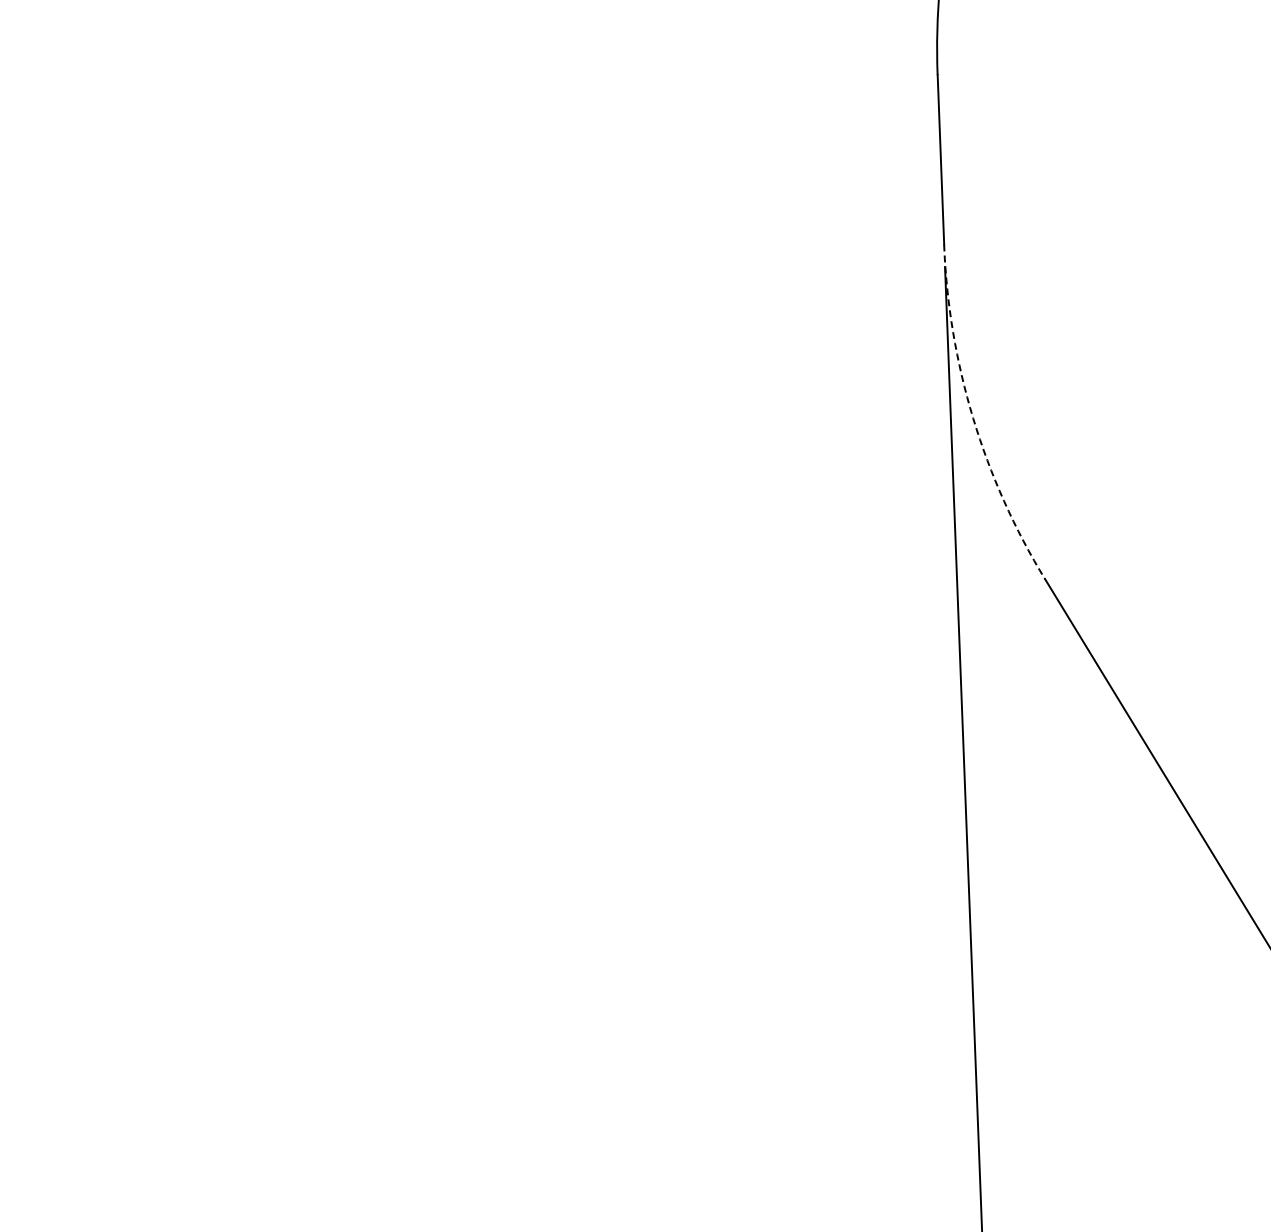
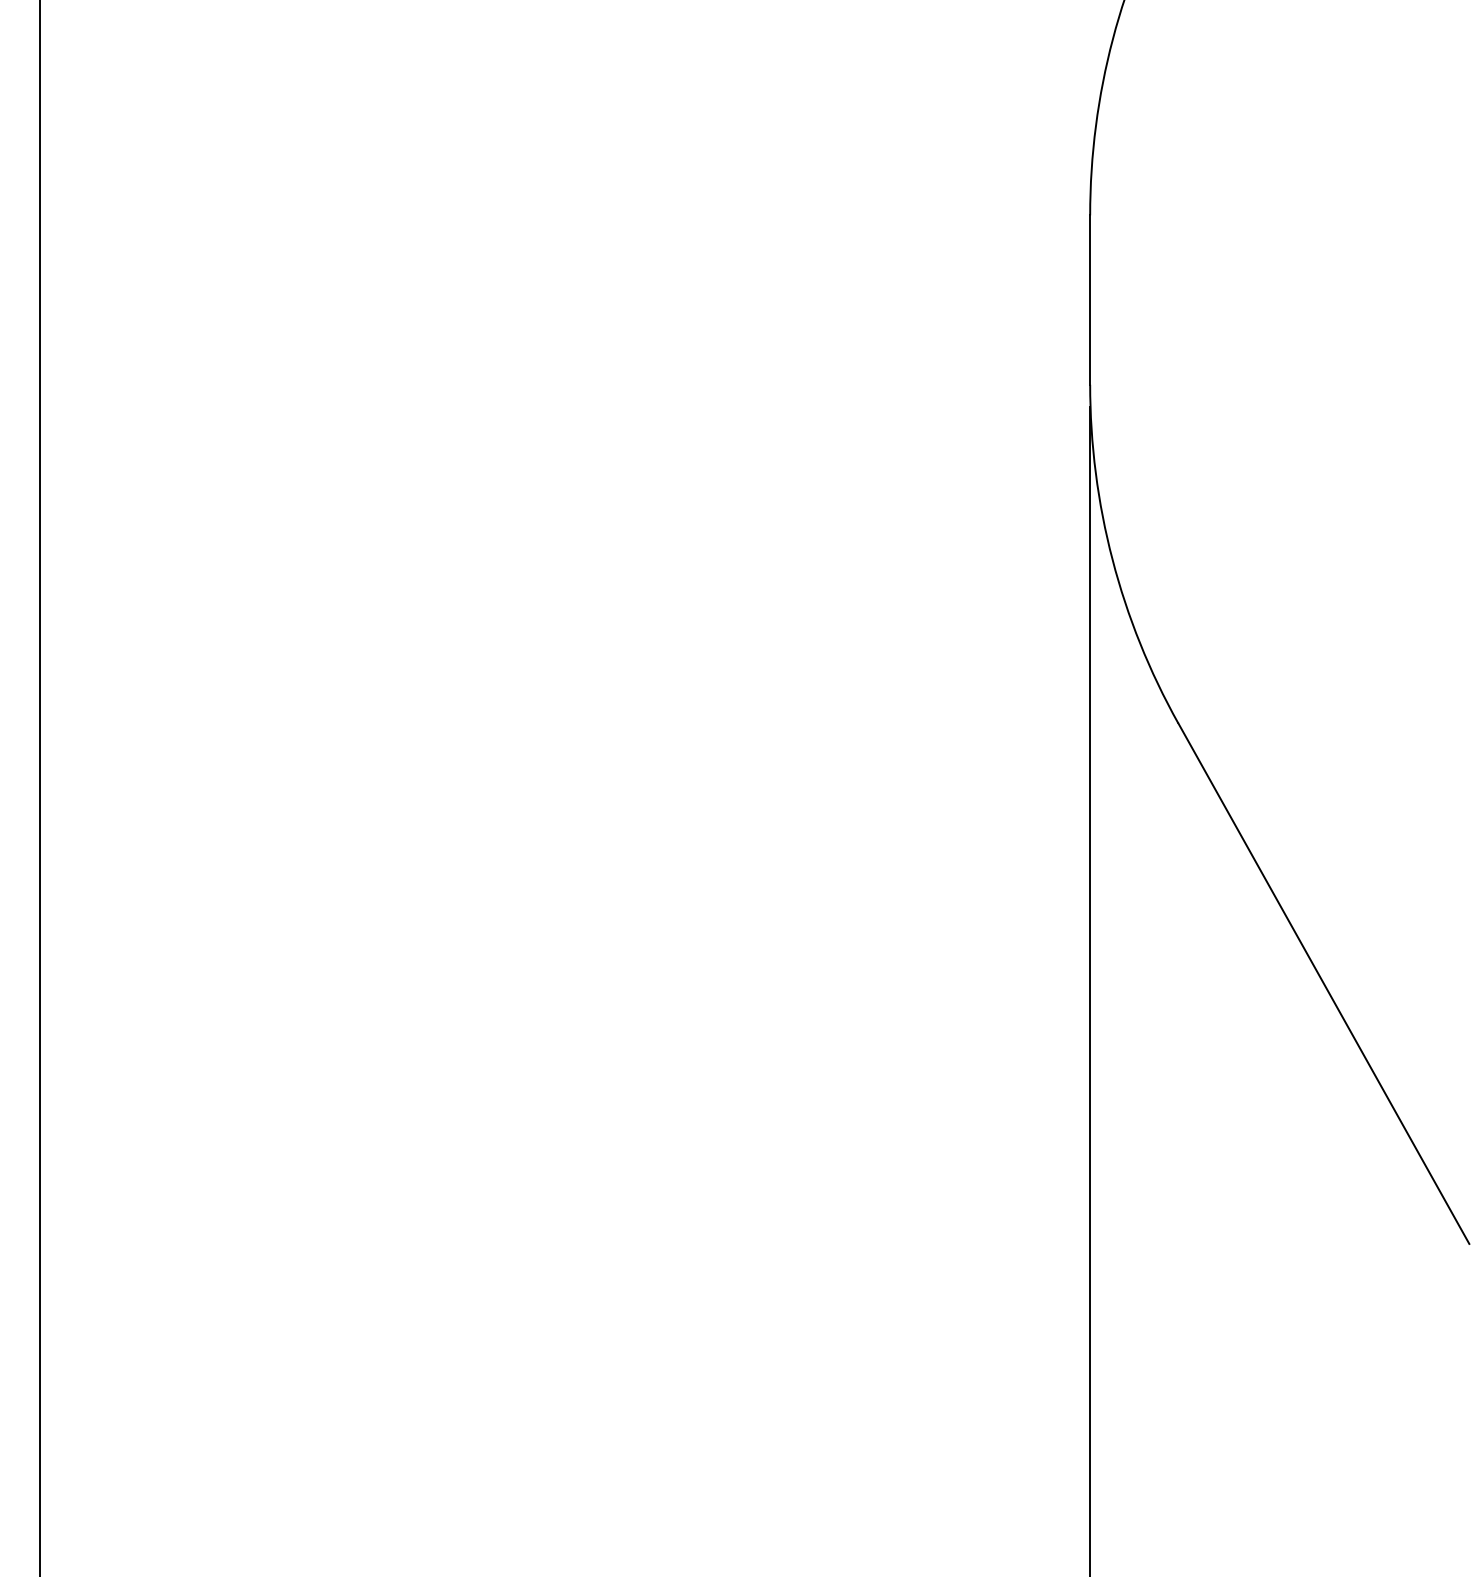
arc: (973, 418) -> (1112, 559), dashed -> solid

